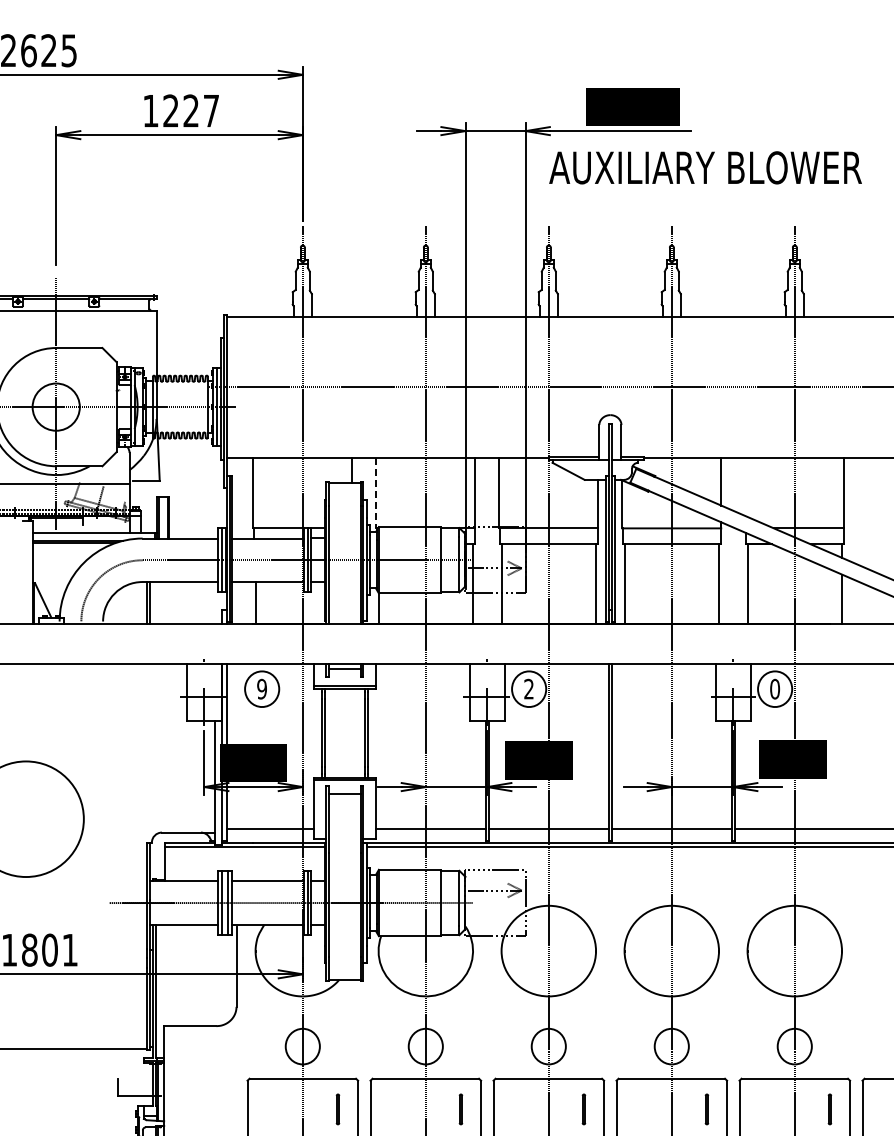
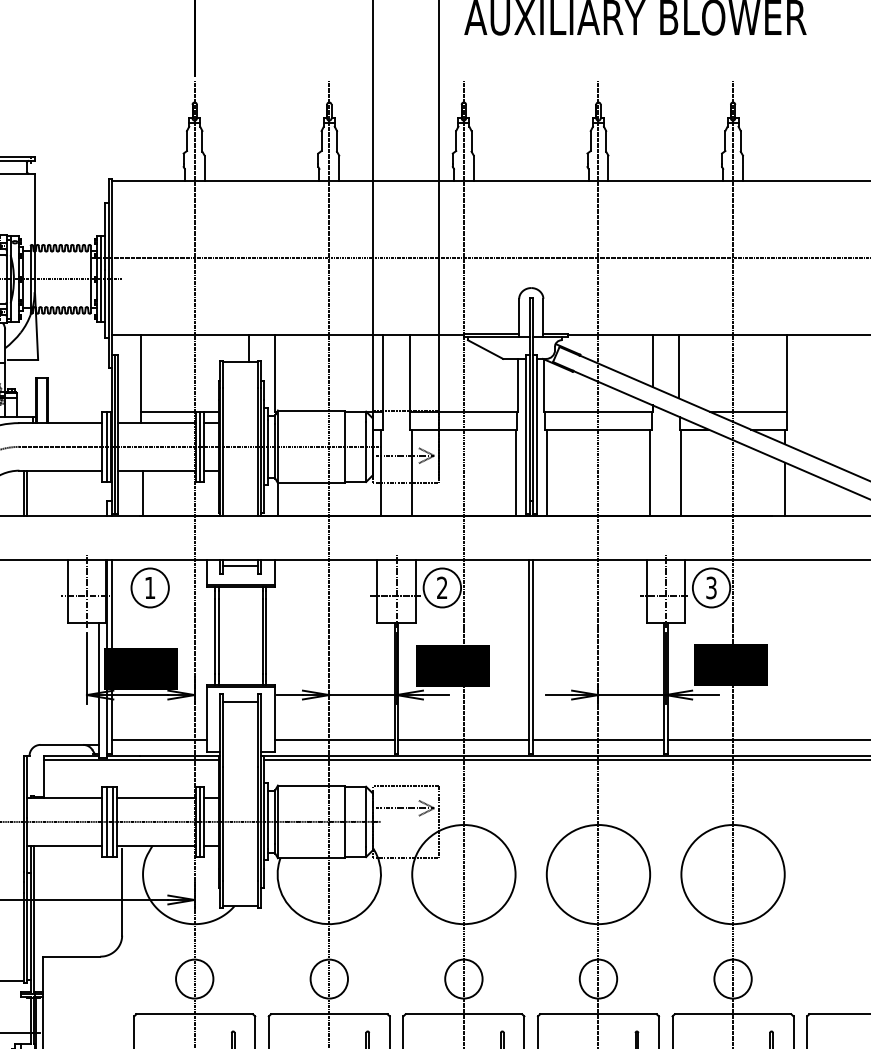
line: (745, 486) -> (679, 366), added
line: (376, 493) -> (275, 373), dashed -> solid
text: (261, 688) -> (149, 587), 9 -> 1
text: (775, 689) -> (711, 588), 0 -> 3

